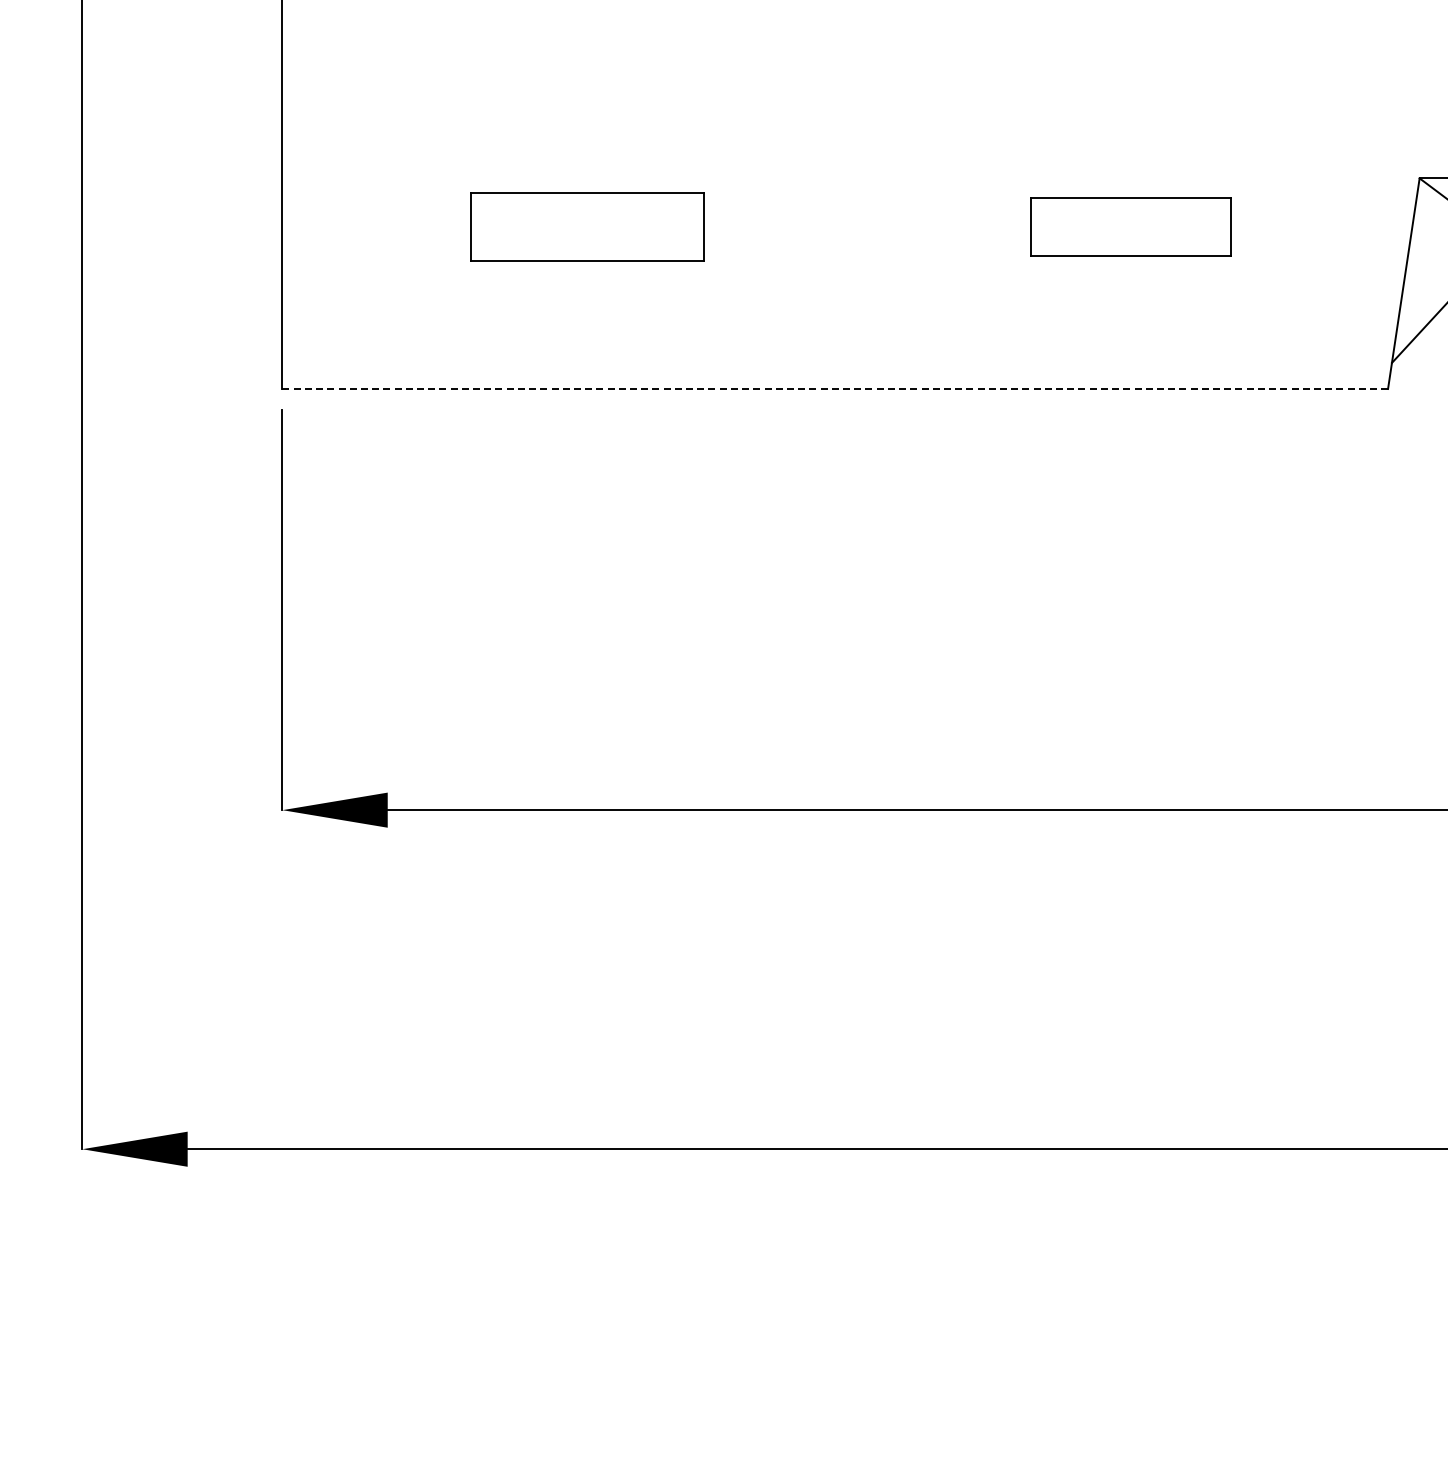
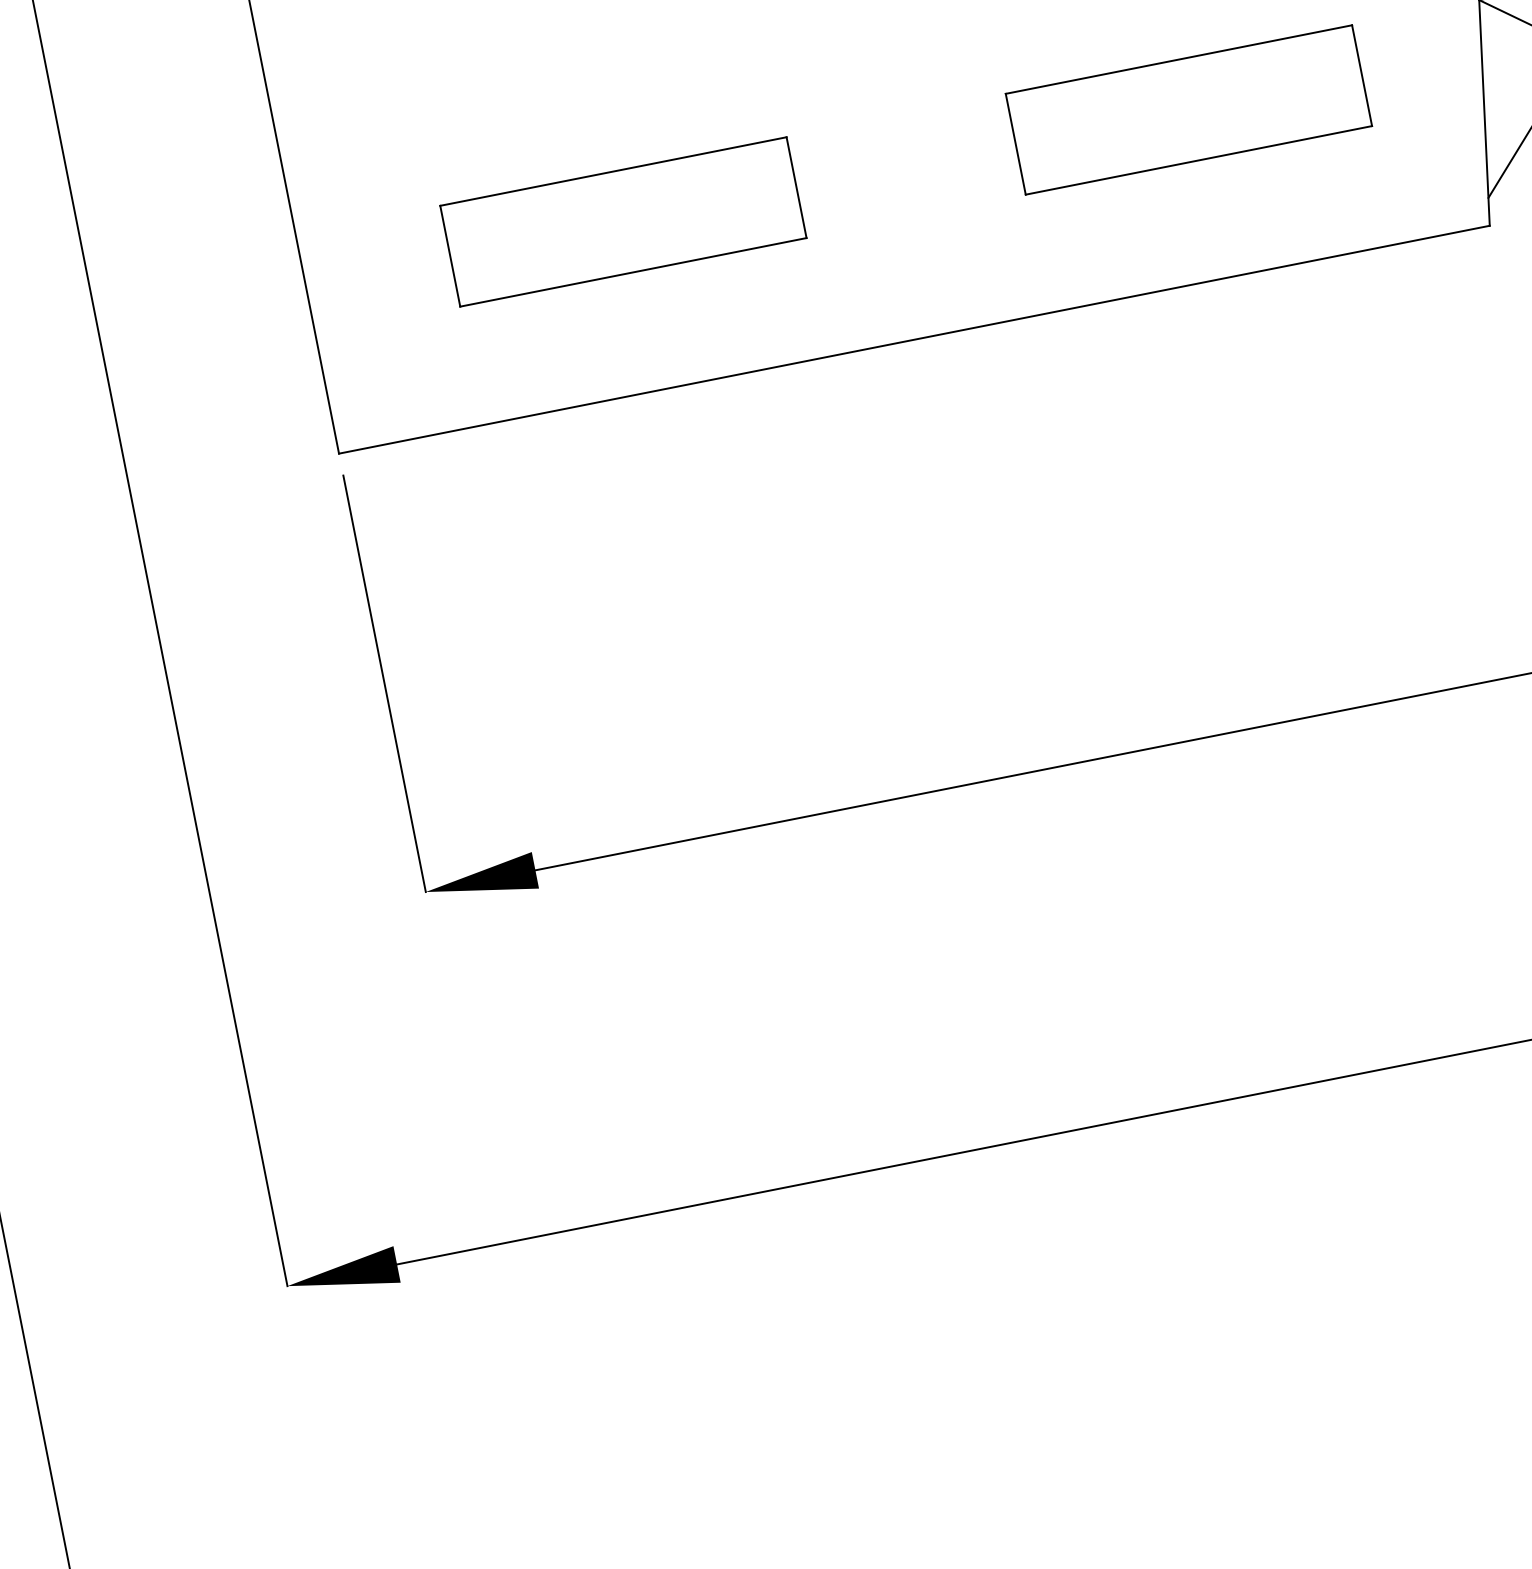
part: (587, 226) -> (623, 221), size x1.43
part: (1131, 226) -> (1189, 109), size x1.67
line: (835, 388) -> (914, 339), dashed -> solid

